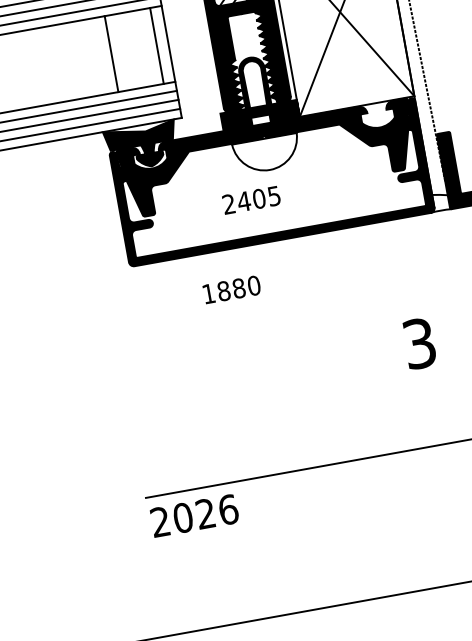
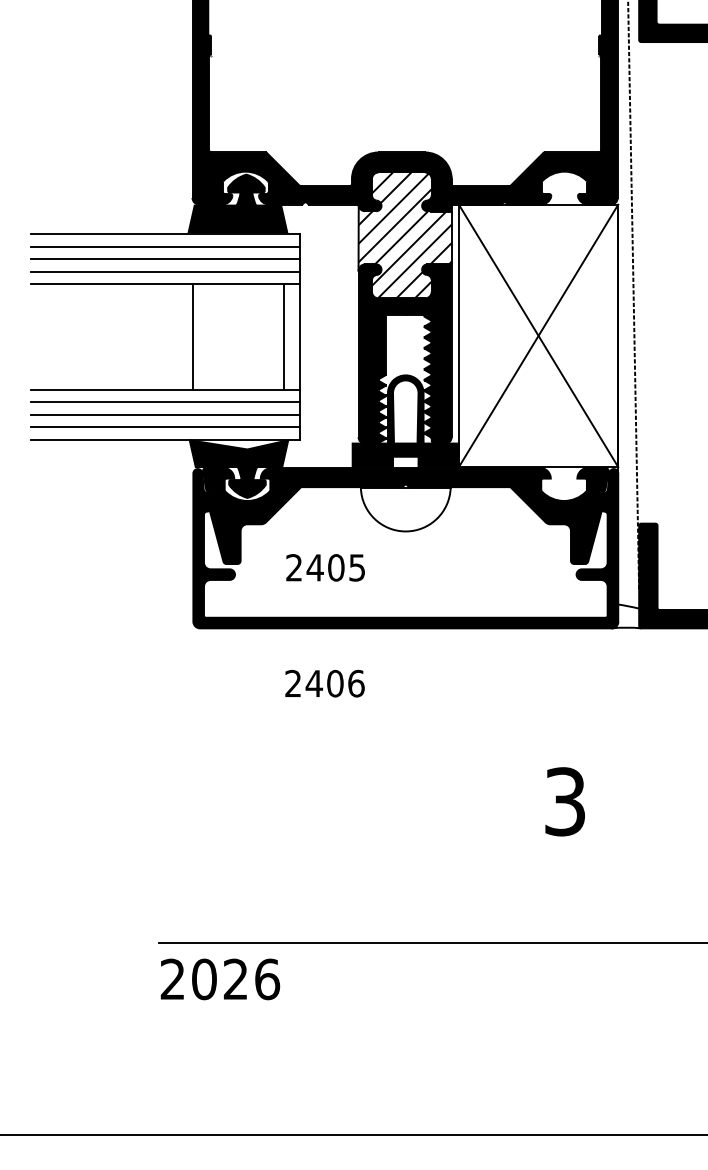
line: (111, 53) -> (193, 336), moved
text: (251, 200) -> (325, 567), moved
text: (231, 289) -> (324, 683), 1880 -> 2406

